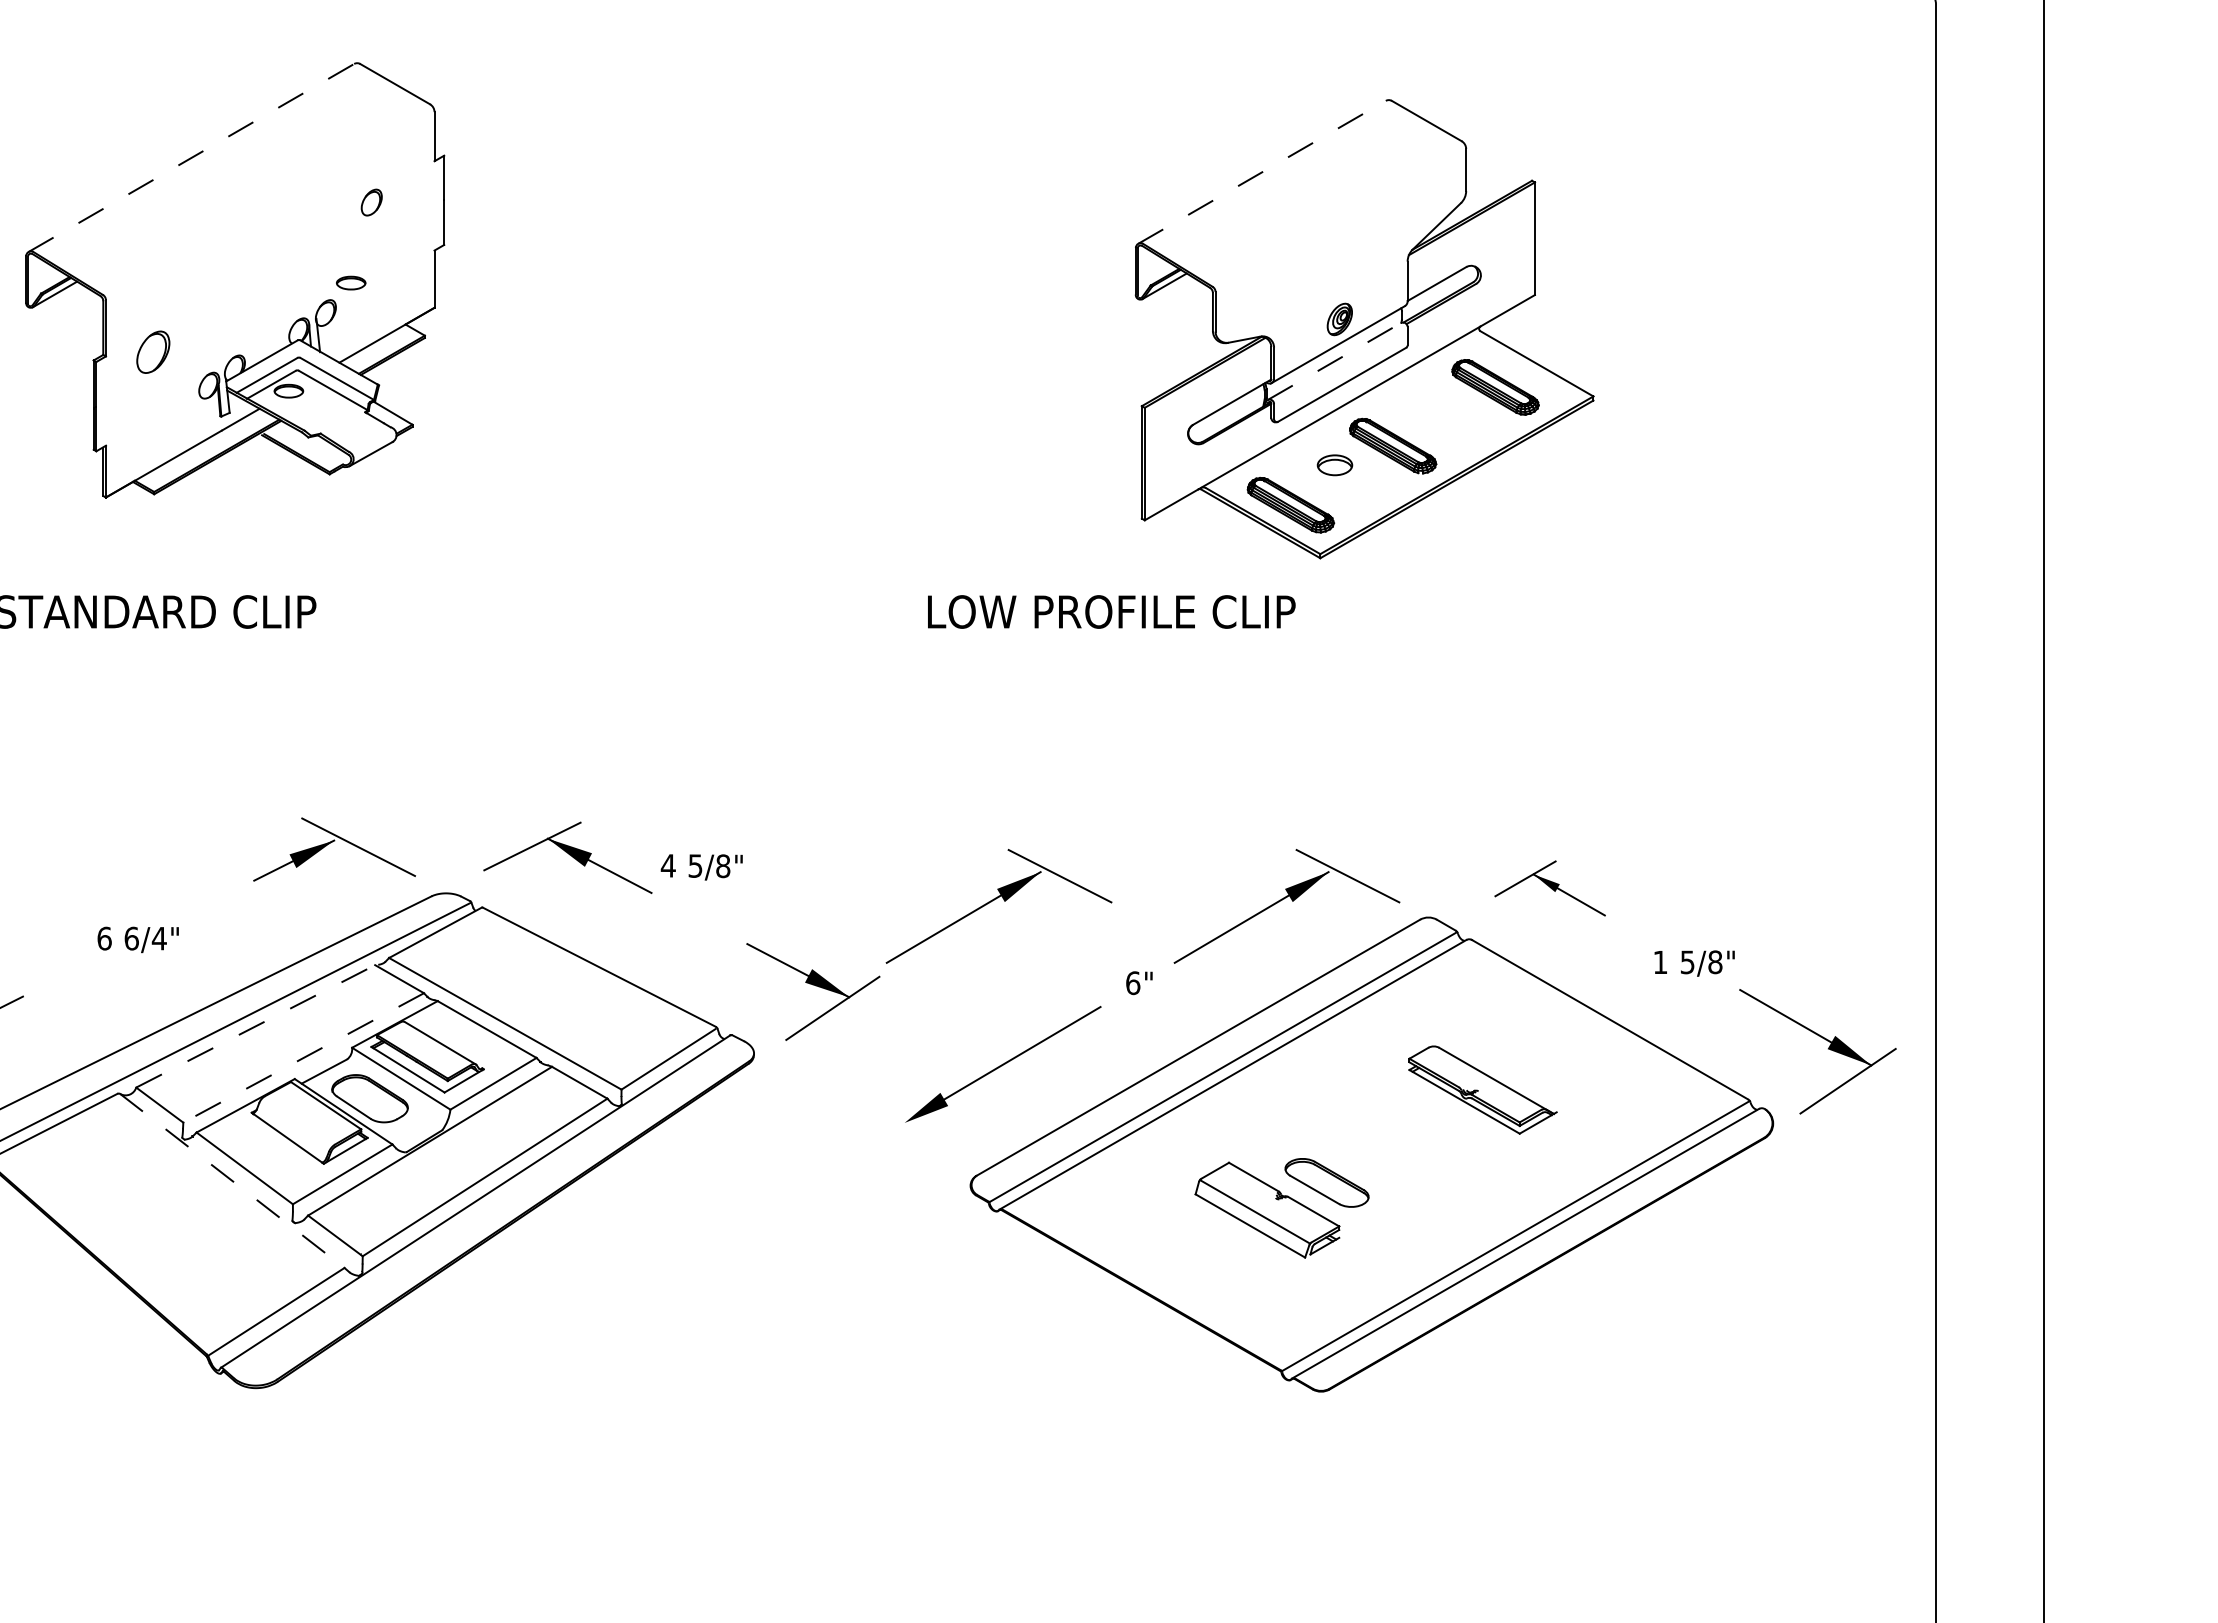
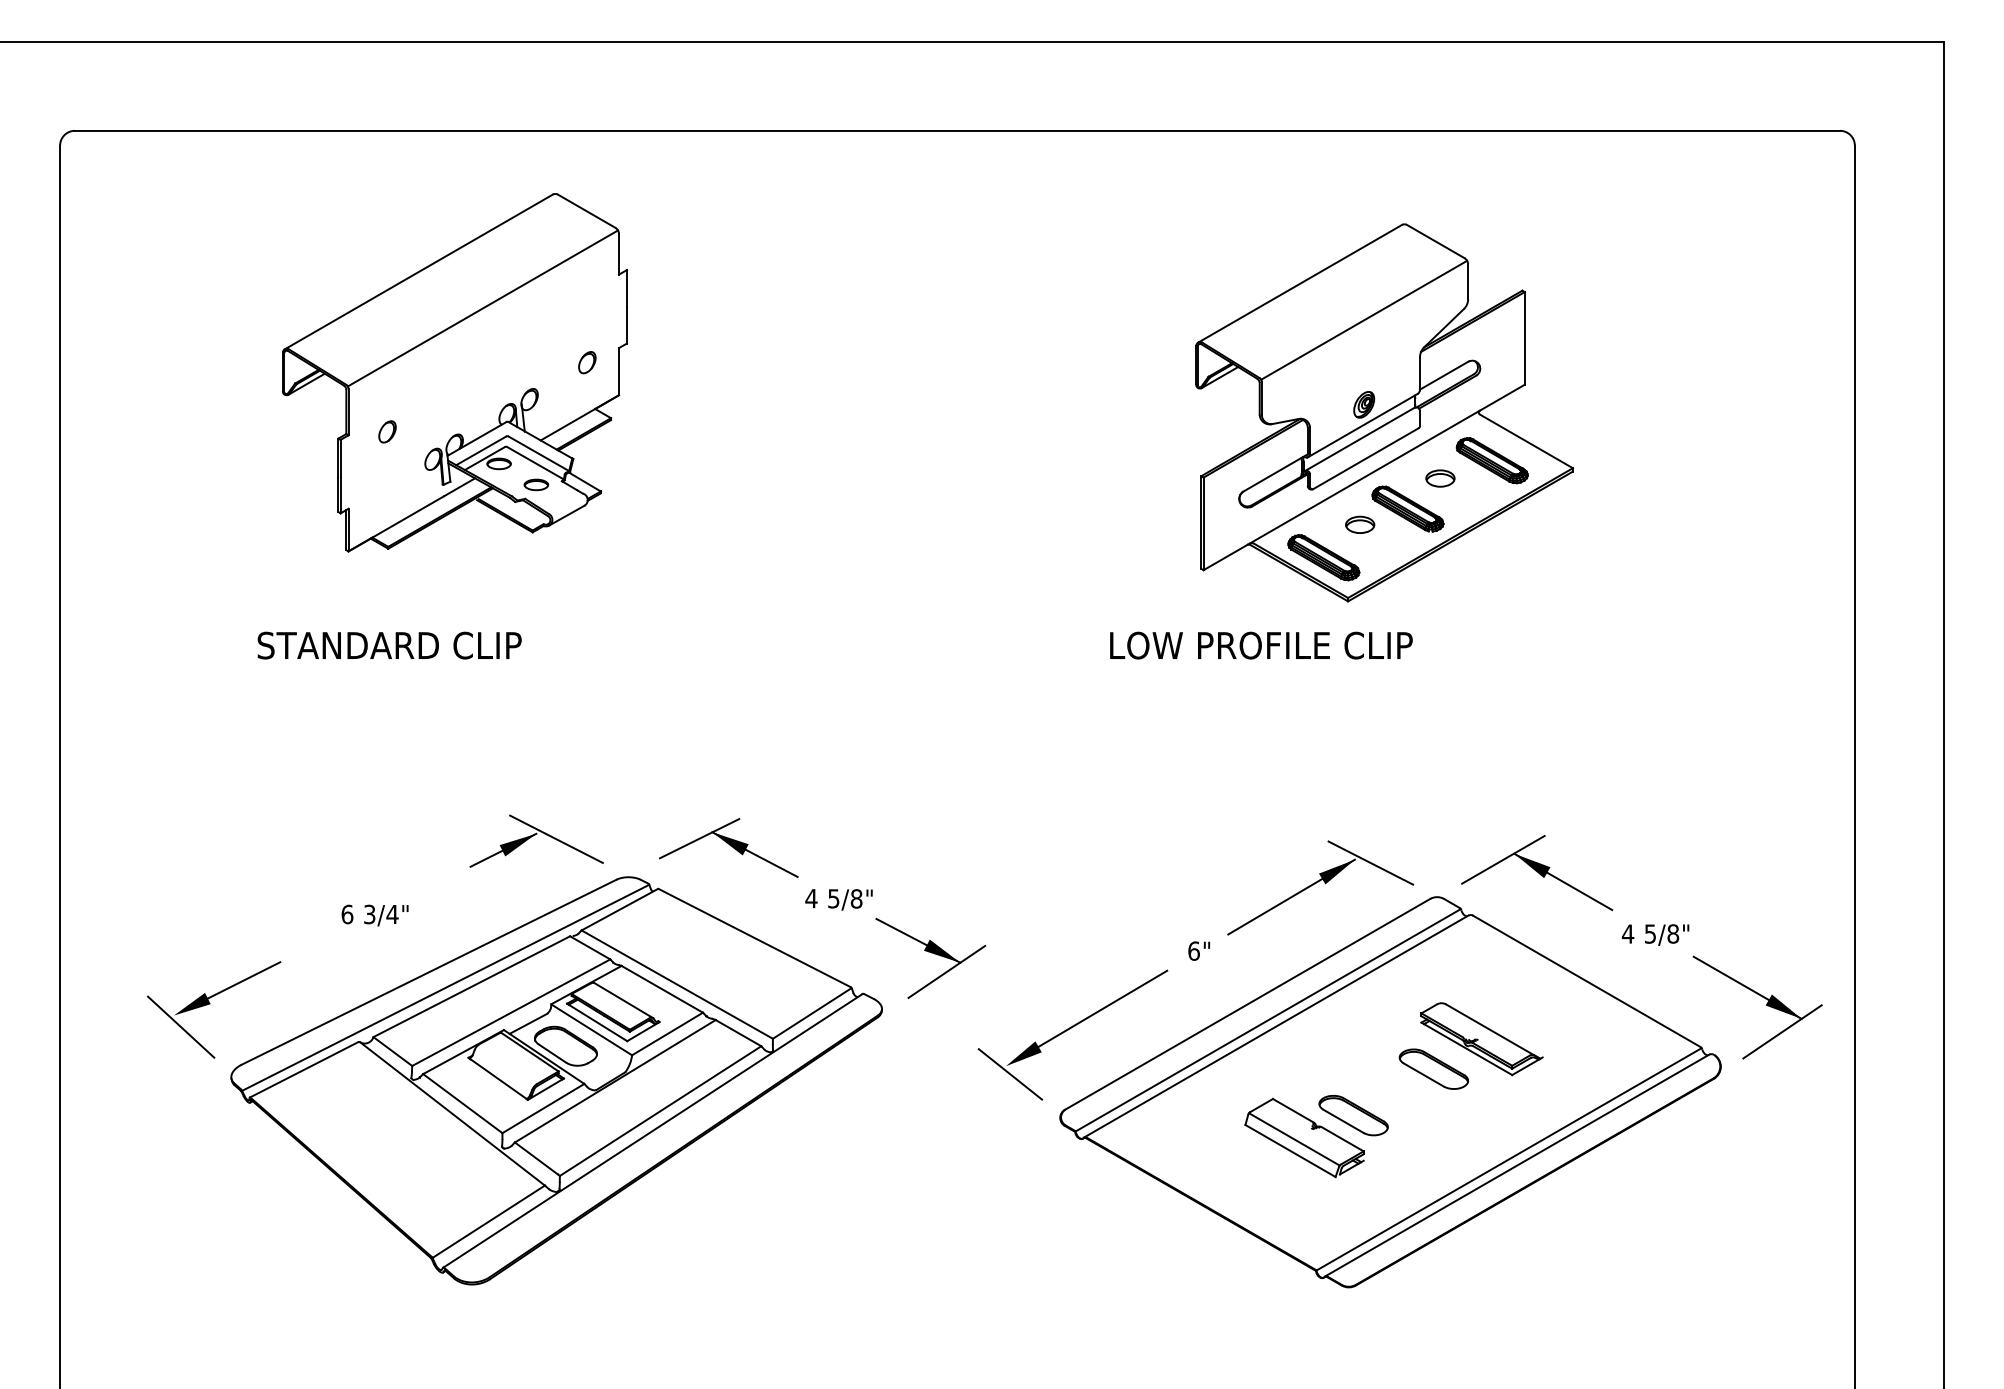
line: (190, 157) -> (418, 271), dashed -> solid
line: (1262, 172) -> (1300, 283), dashed -> solid
line: (268, 202) -> (482, 308), added
part: (371, 202) -> (587, 362), moved
line: (1340, 215) -> (1364, 319), added
part: (350, 282) -> (535, 484), moved
part: (153, 351) -> (387, 431), size x0.62
line: (1335, 361) -> (1360, 439), dashed -> solid
part: (1432, 408) -> (1440, 478), added
text: (1111, 611) -> (1261, 645), moved
text: (701, 866) -> (838, 899), moved
part: (1550, 888) -> (1537, 873), size x1.67
part: (998, 905) -> (1083, 887), removed
text: (131, 938) -> (369, 914), 6/4" -> 3/4"
text: (1659, 961) -> (1627, 933), 1 -> 4
line: (256, 1026) -> (472, 986), dashed -> solid
line: (302, 1057) -> (510, 1012), dashed -> solid
part: (1424, 1125) -> (1433, 1068), added
line: (910, 1133) -> (1010, 1074), added
line: (232, 1180) -> (452, 1113), dashed -> solid

